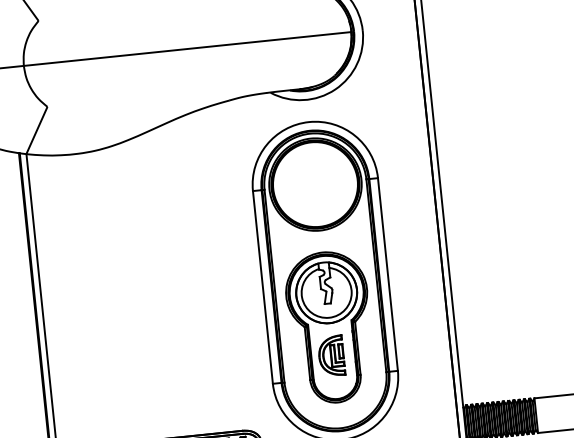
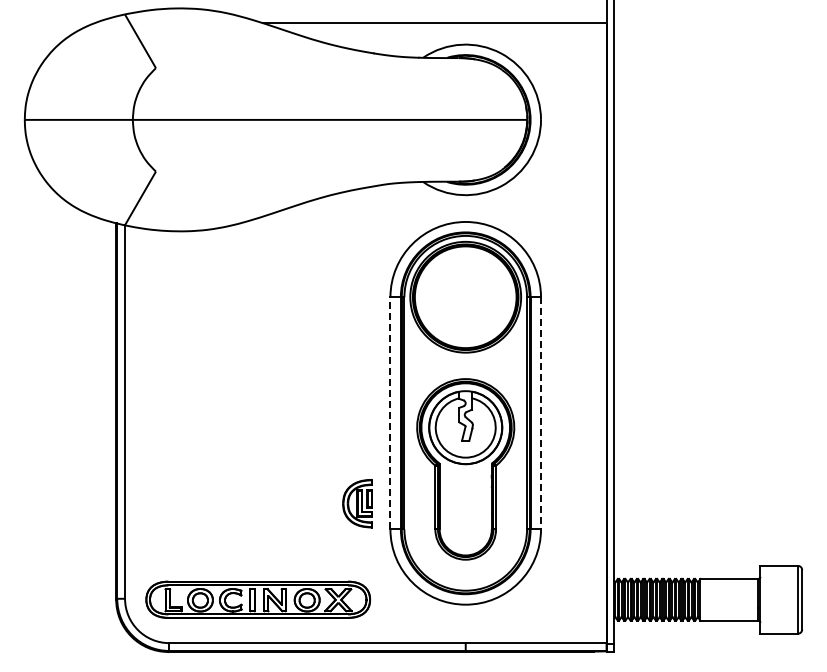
line: (388, 274) -> (541, 413), solid -> dashed
line: (262, 286) -> (390, 412), solid -> dashed
part: (331, 356) -> (357, 503), moved

